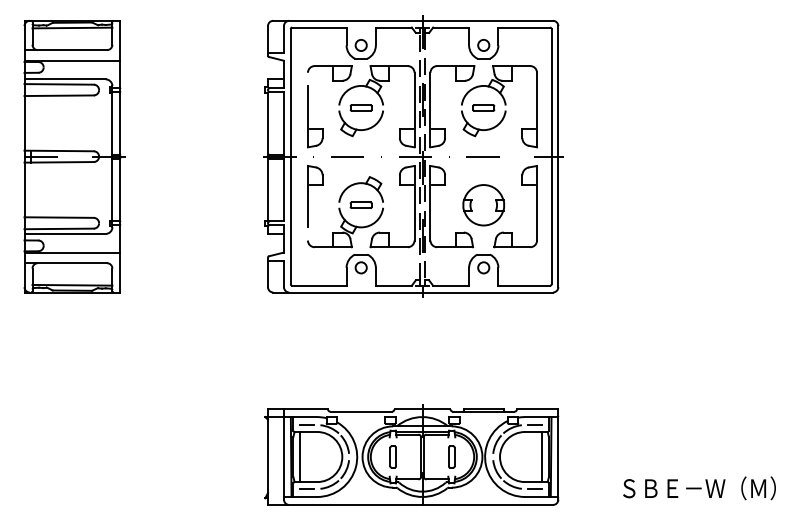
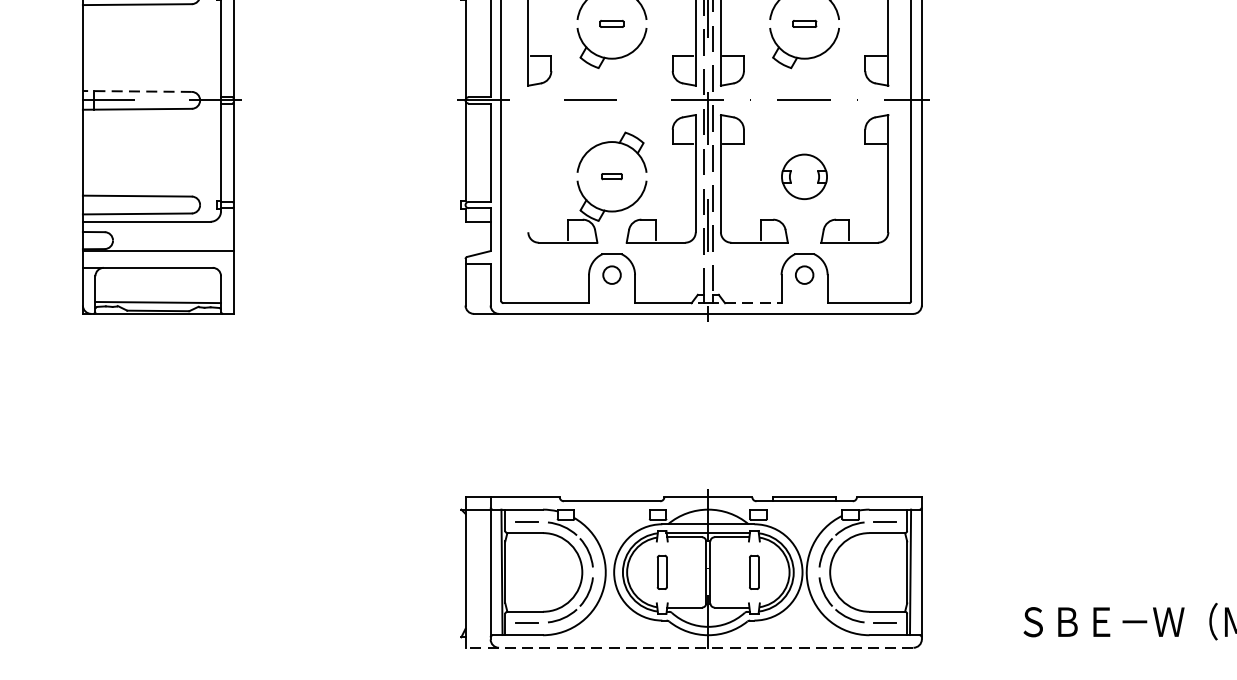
part: (360, 107) -> (610, 23), size x0.7
part: (483, 107) -> (804, 23), size x0.7
line: (59, 150) -> (137, 90), solid -> dashed
part: (308, 196) -> (529, 162), removed
part: (360, 204) -> (610, 175), size x0.6
part: (483, 205) -> (804, 177), size x0.7
line: (451, 285) -> (753, 302), solid -> dashed
line: (299, 456) -> (515, 571), removed
line: (542, 456) -> (896, 571), removed
line: (410, 504) -> (689, 647), solid -> dashed

